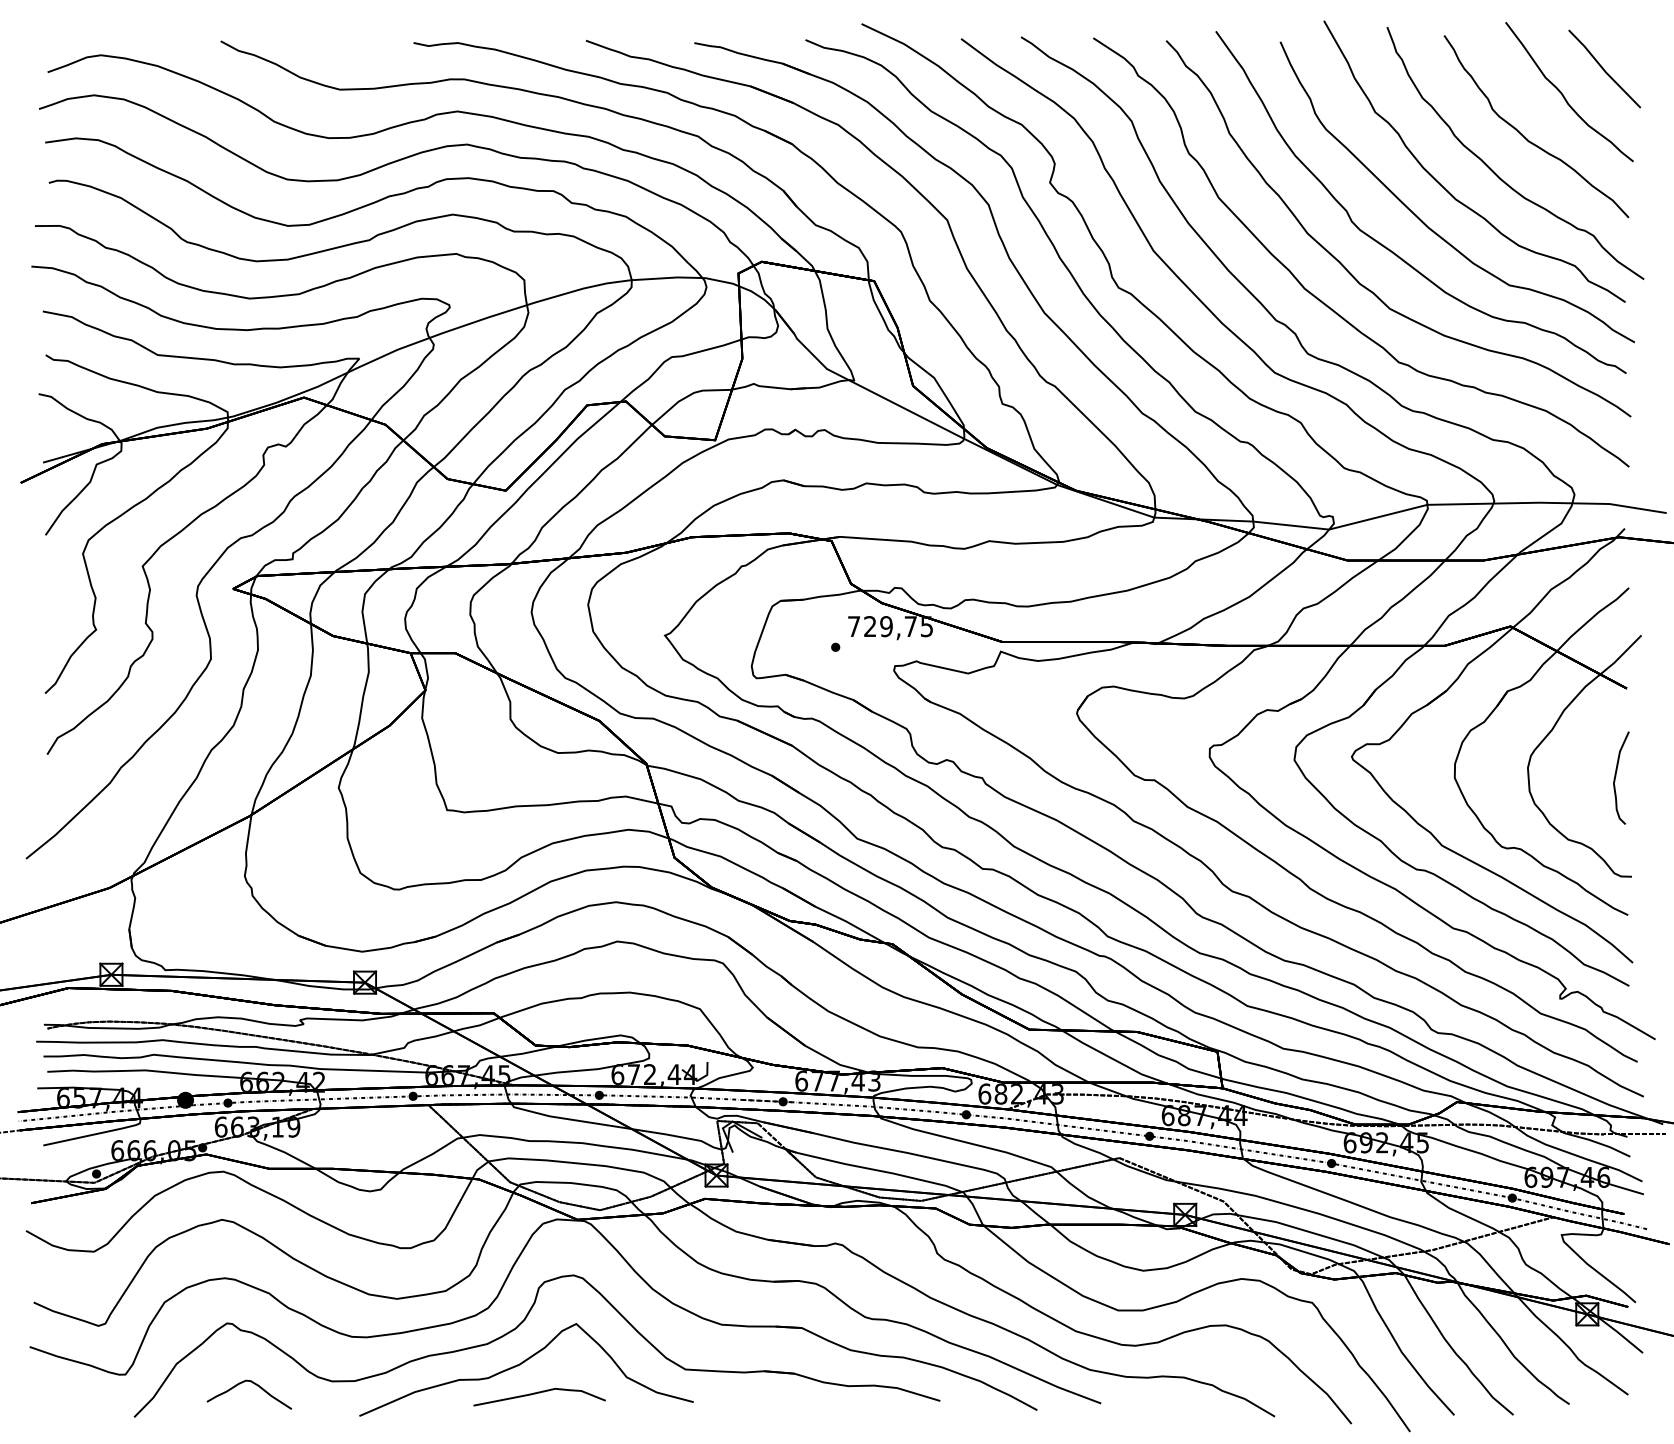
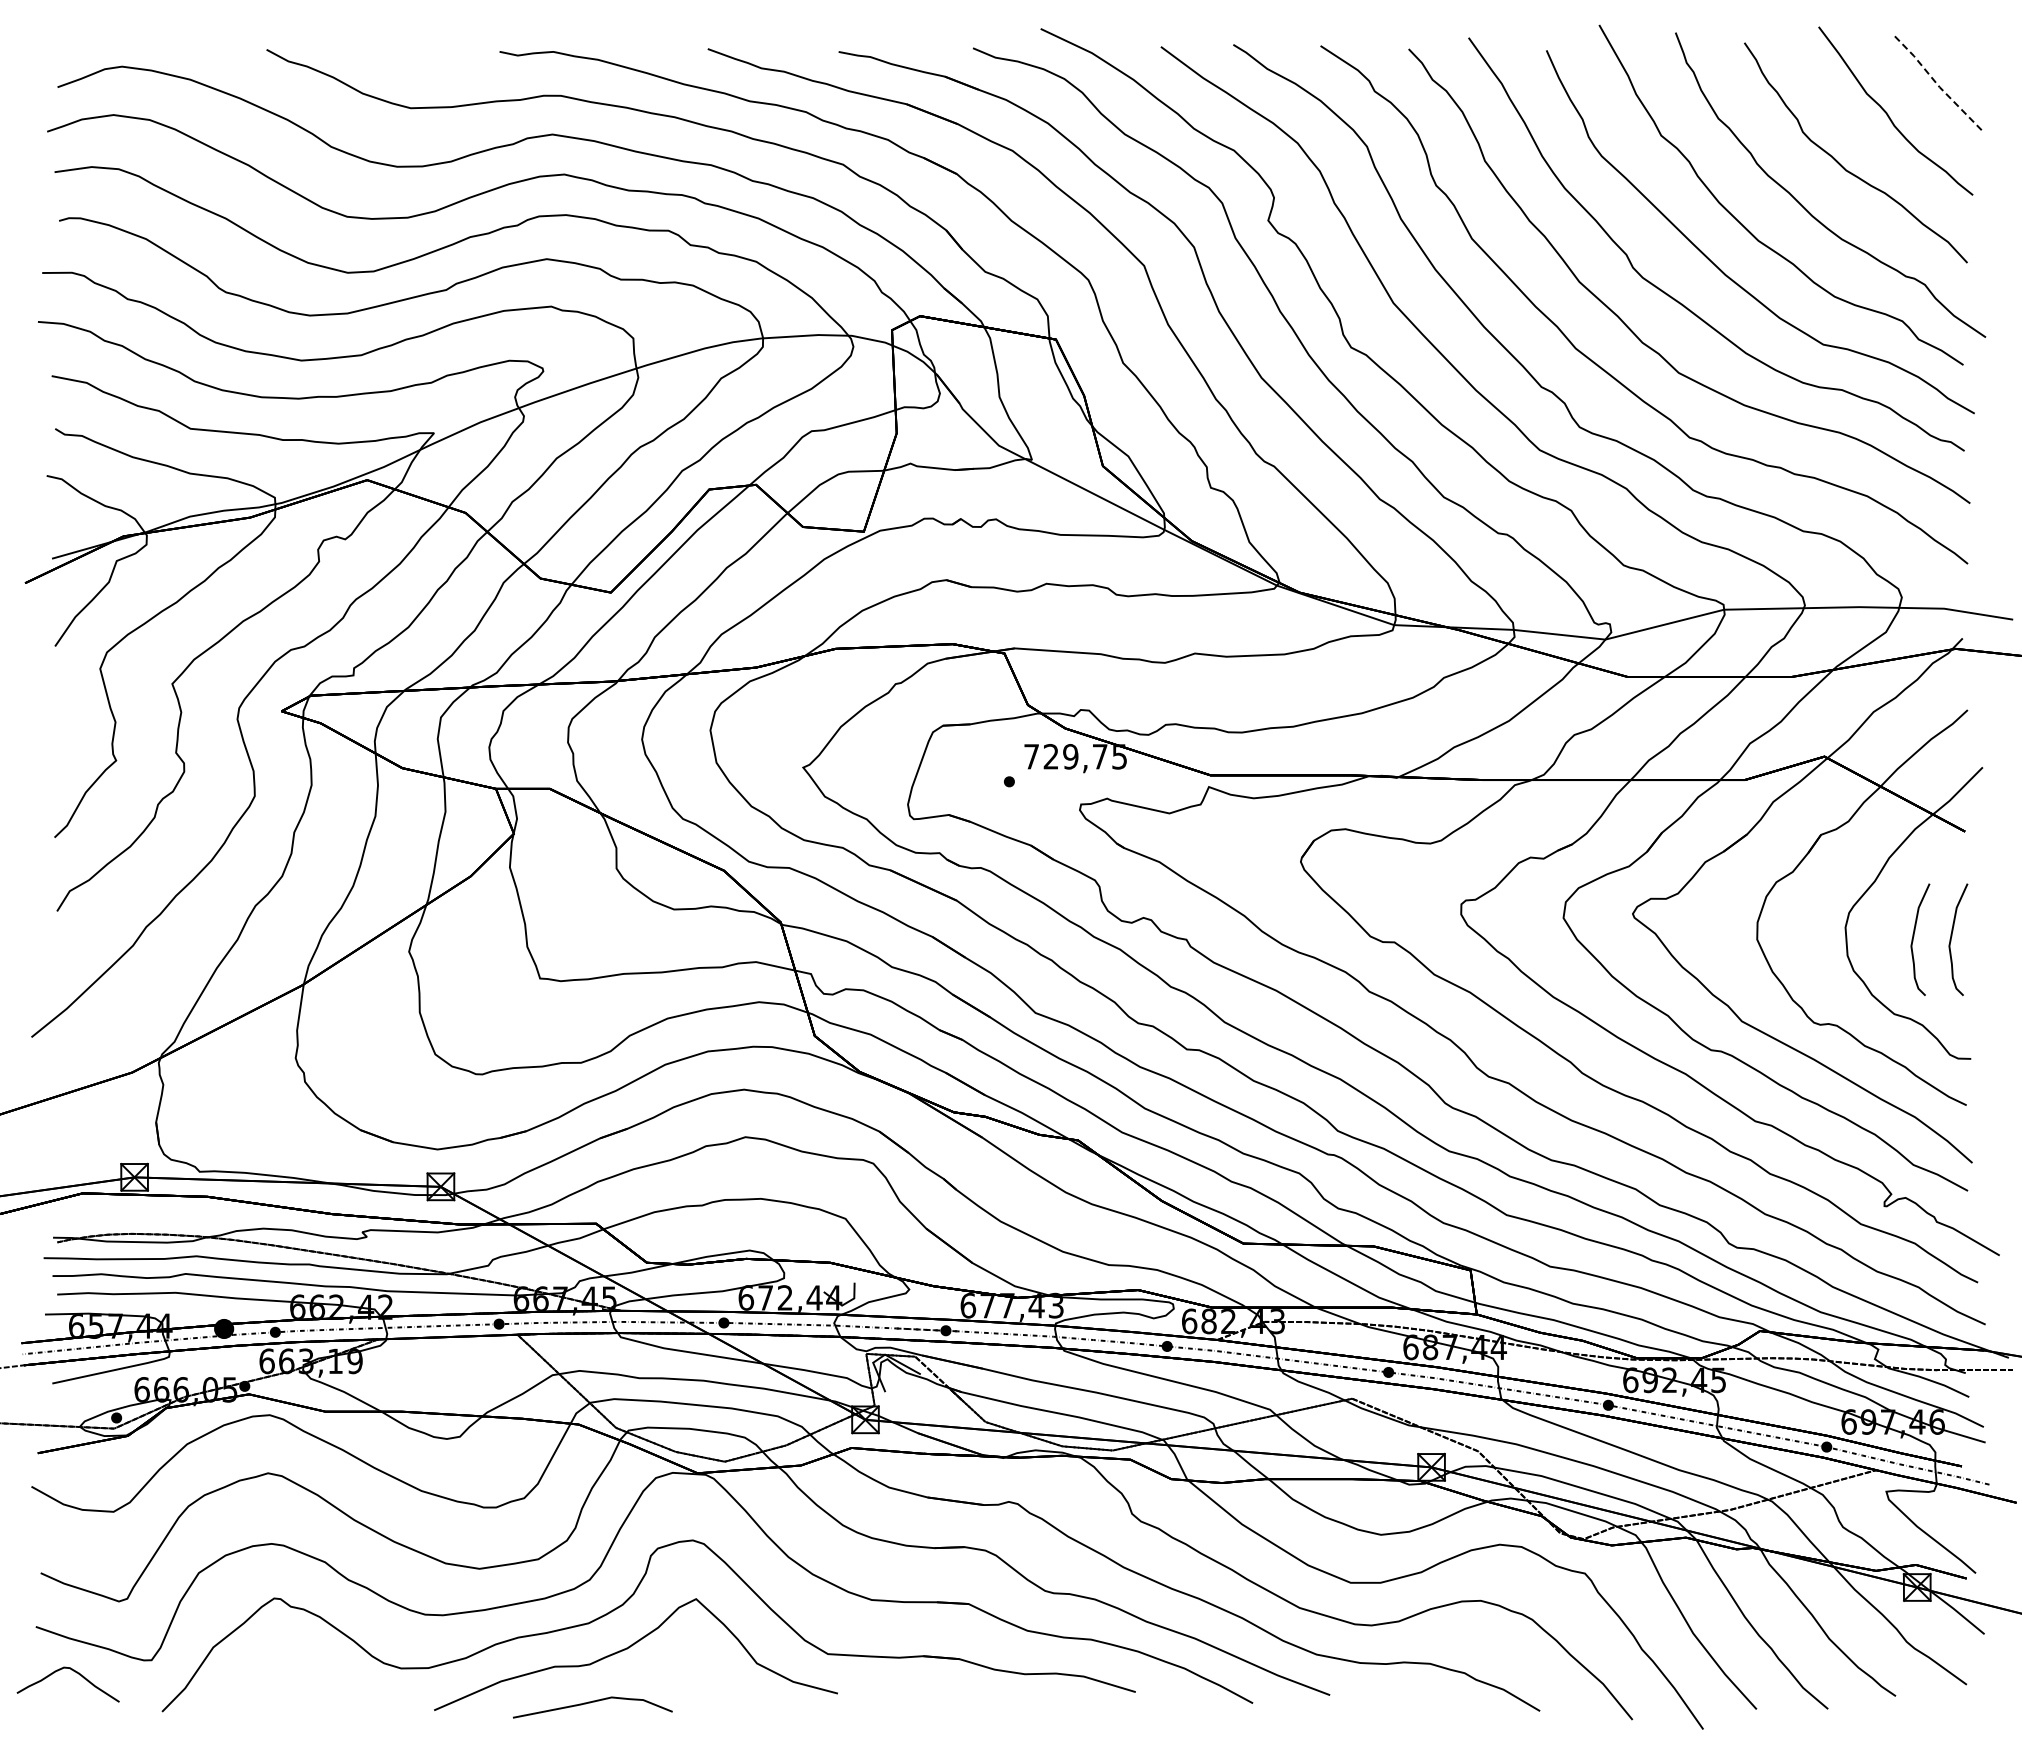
line: (1604, 70) -> (1937, 84), solid -> dashed
curve: (1585, 775) -> (1914, 936), added
curve: (256, 1385) -> (76, 1673), moved
curve: (537, 1393) -> (590, 1703), moved

